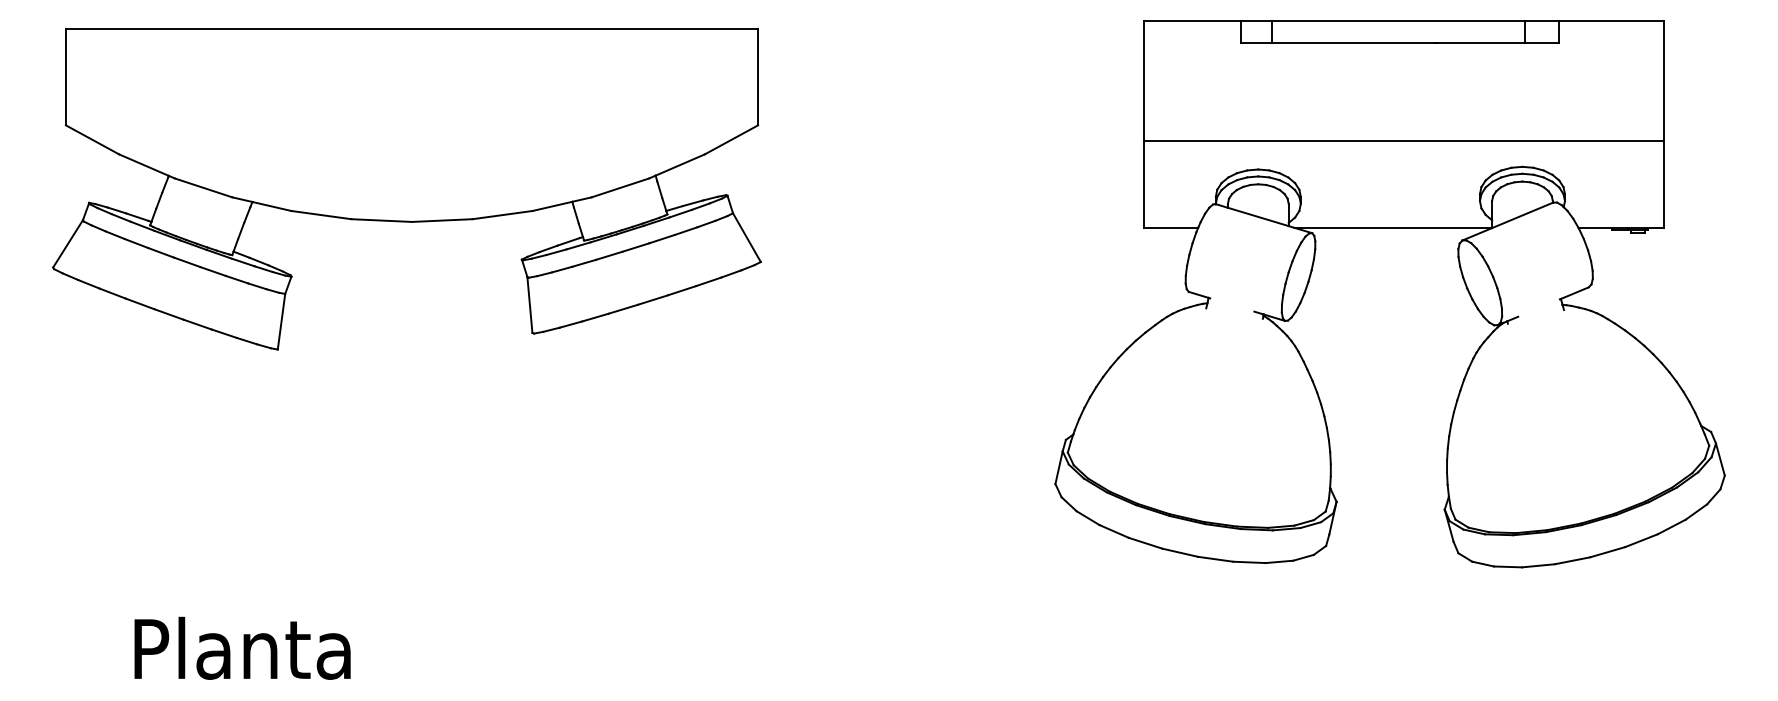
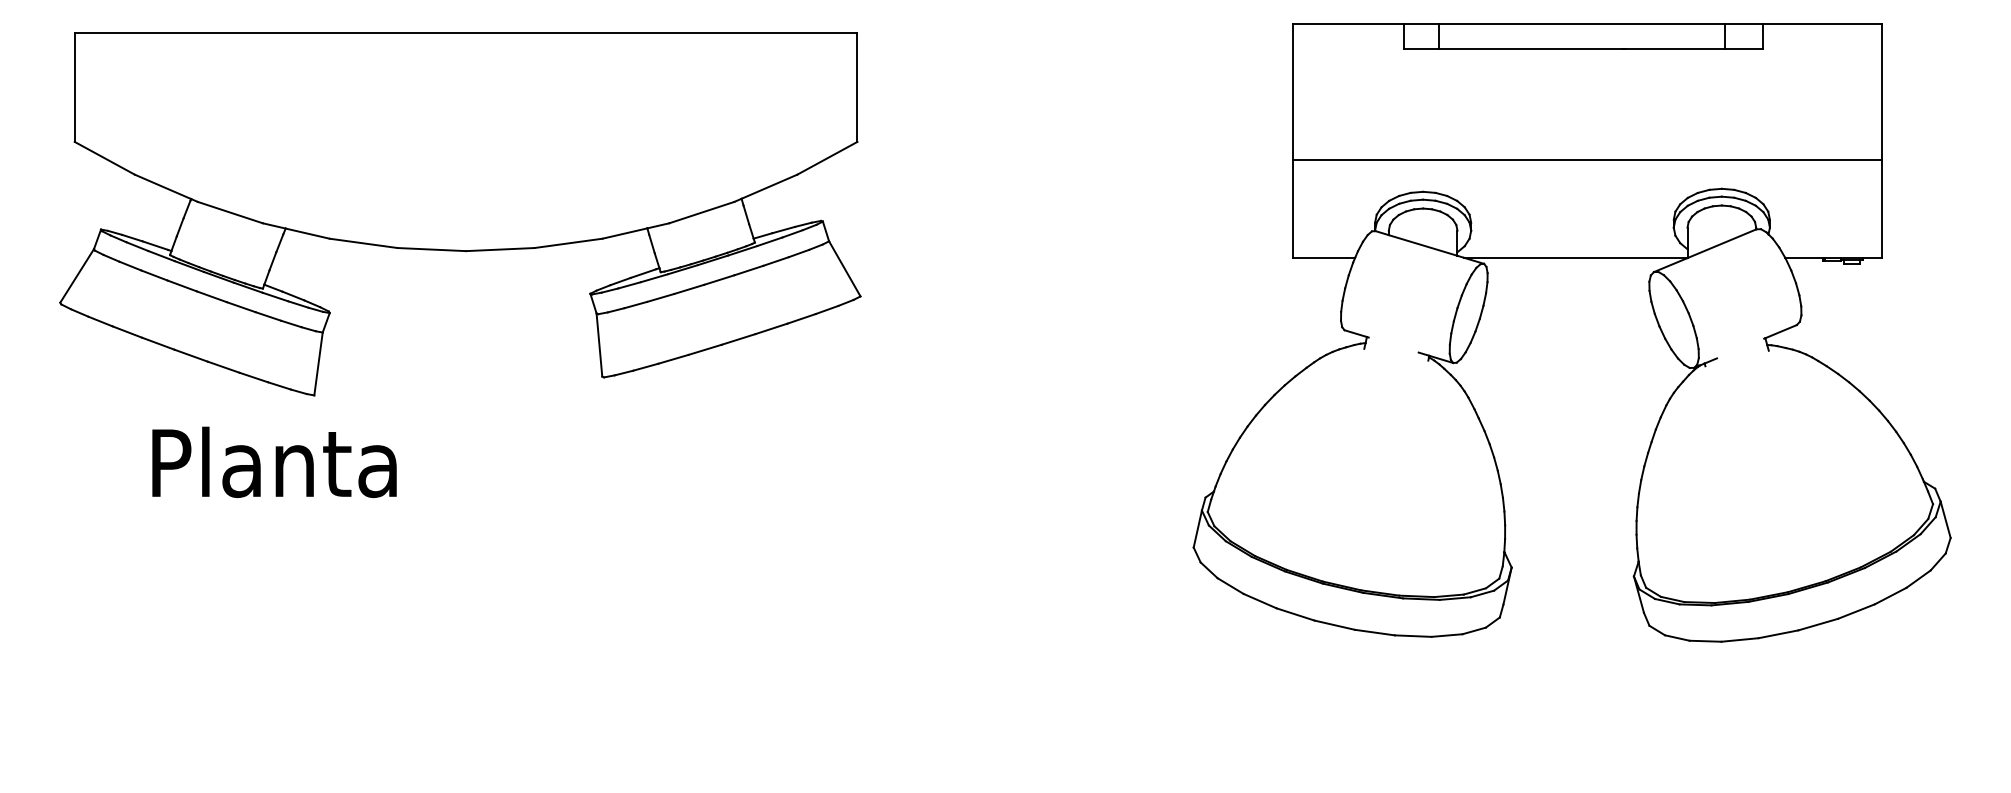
text: (242, 647) -> (274, 461), moved

